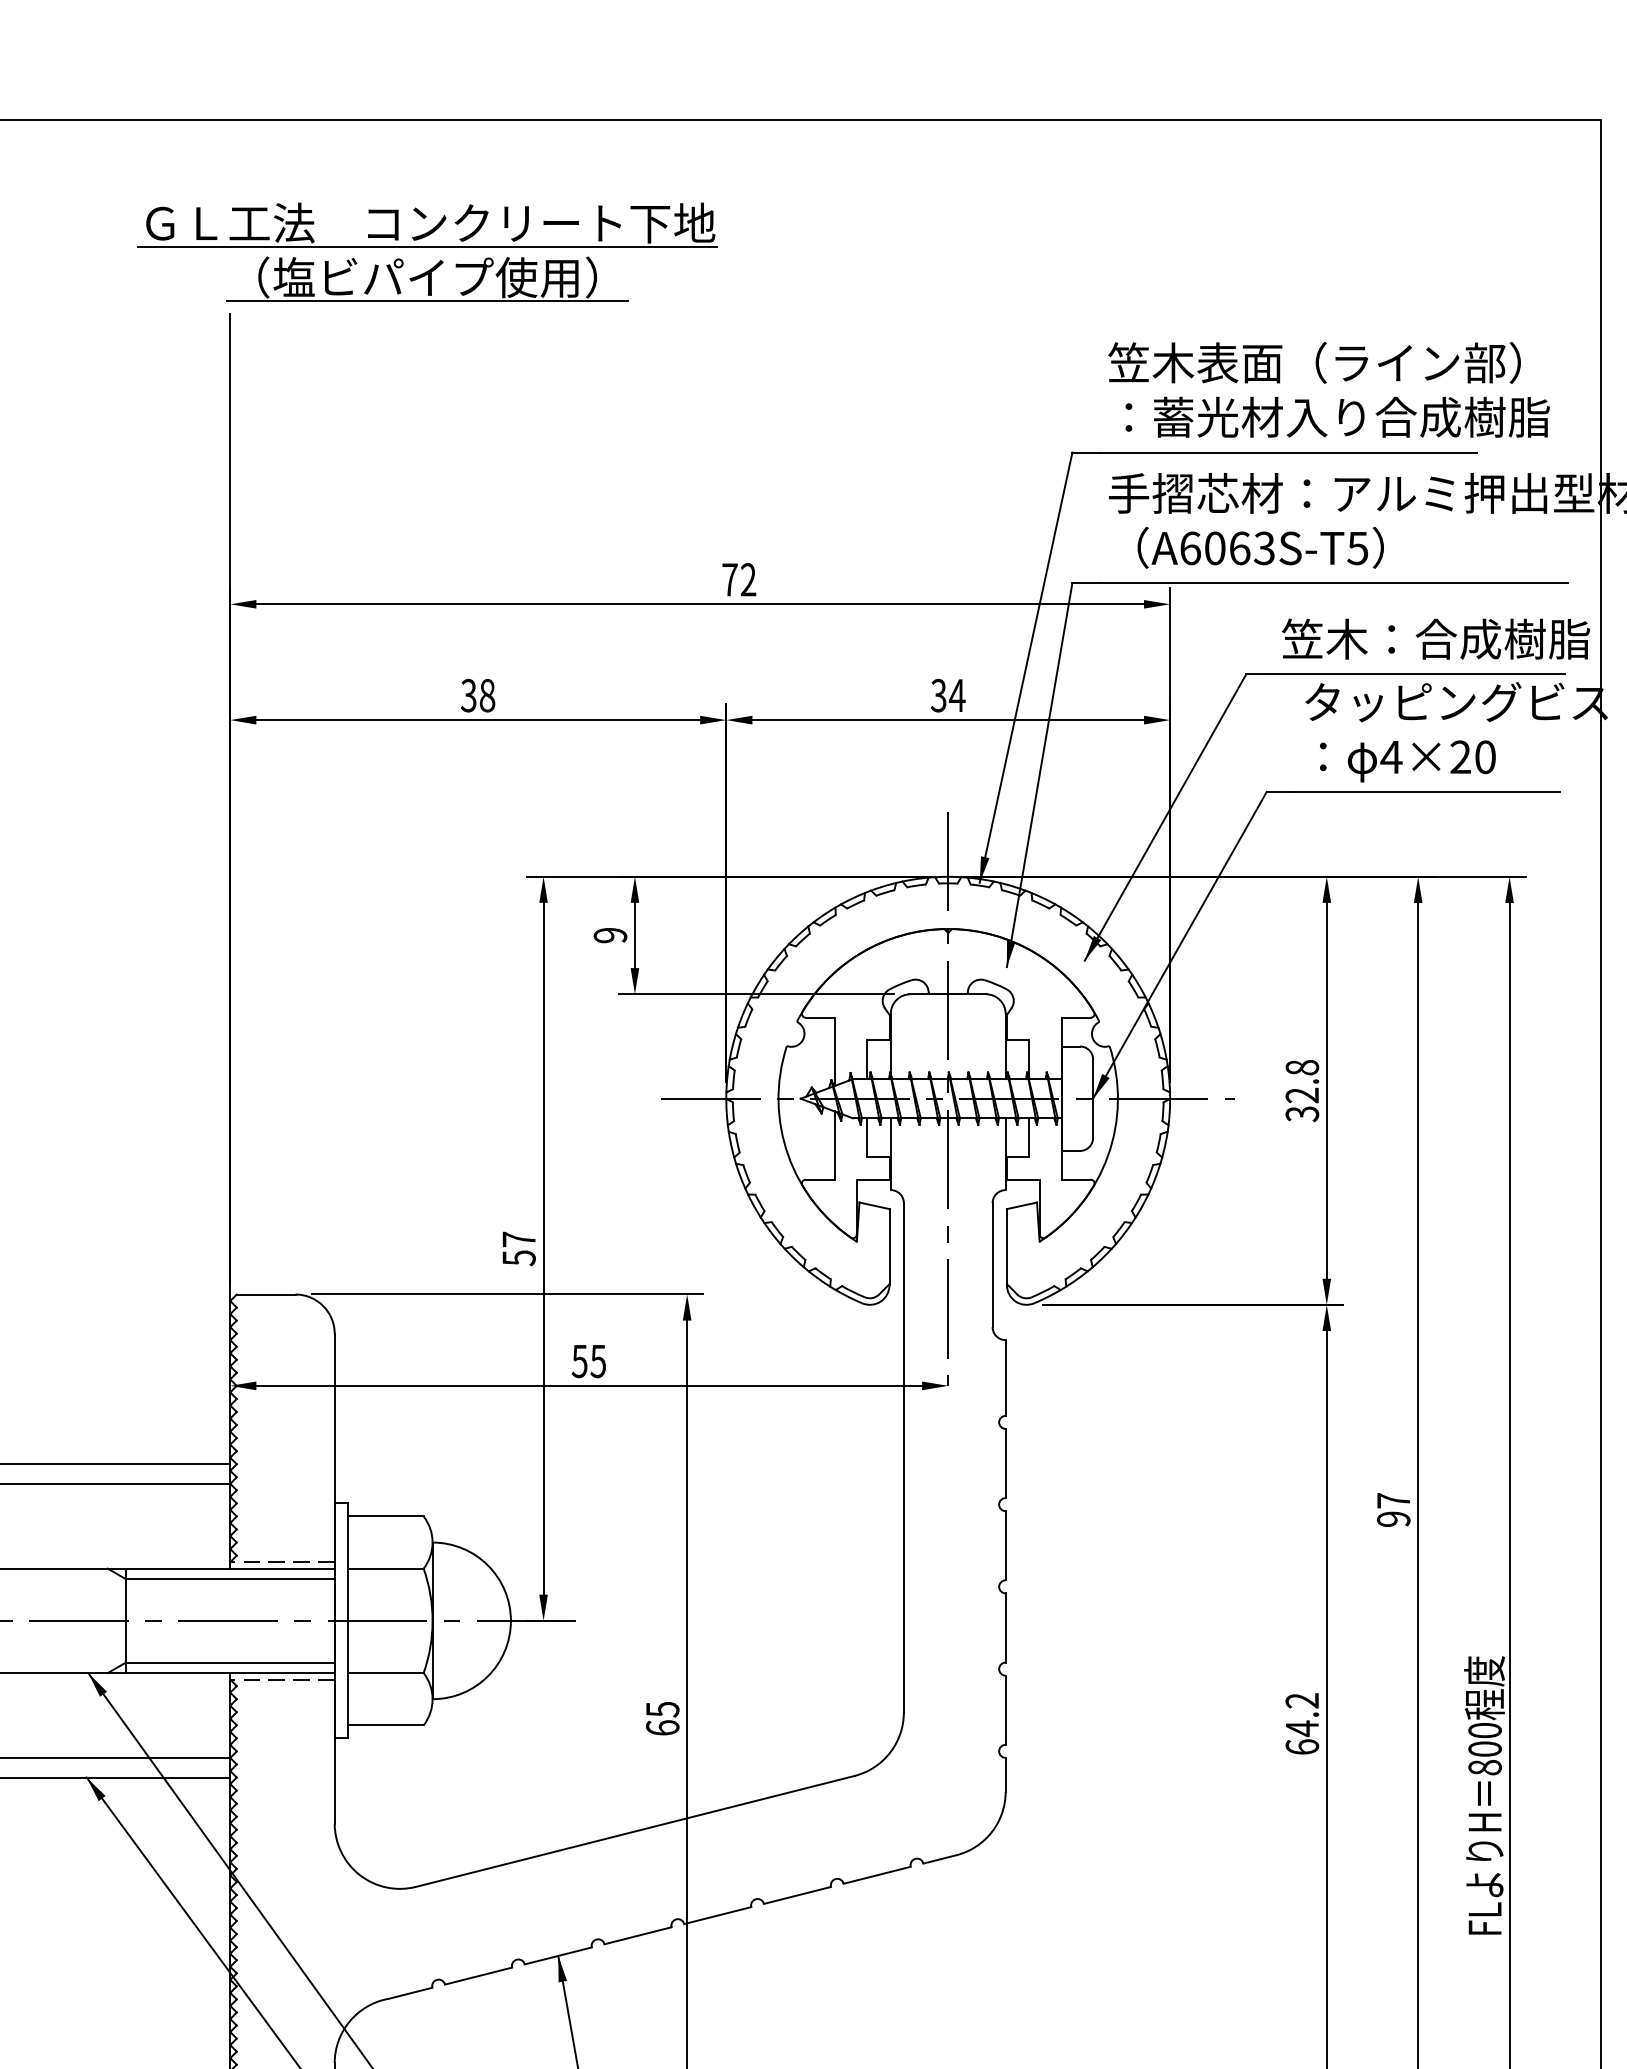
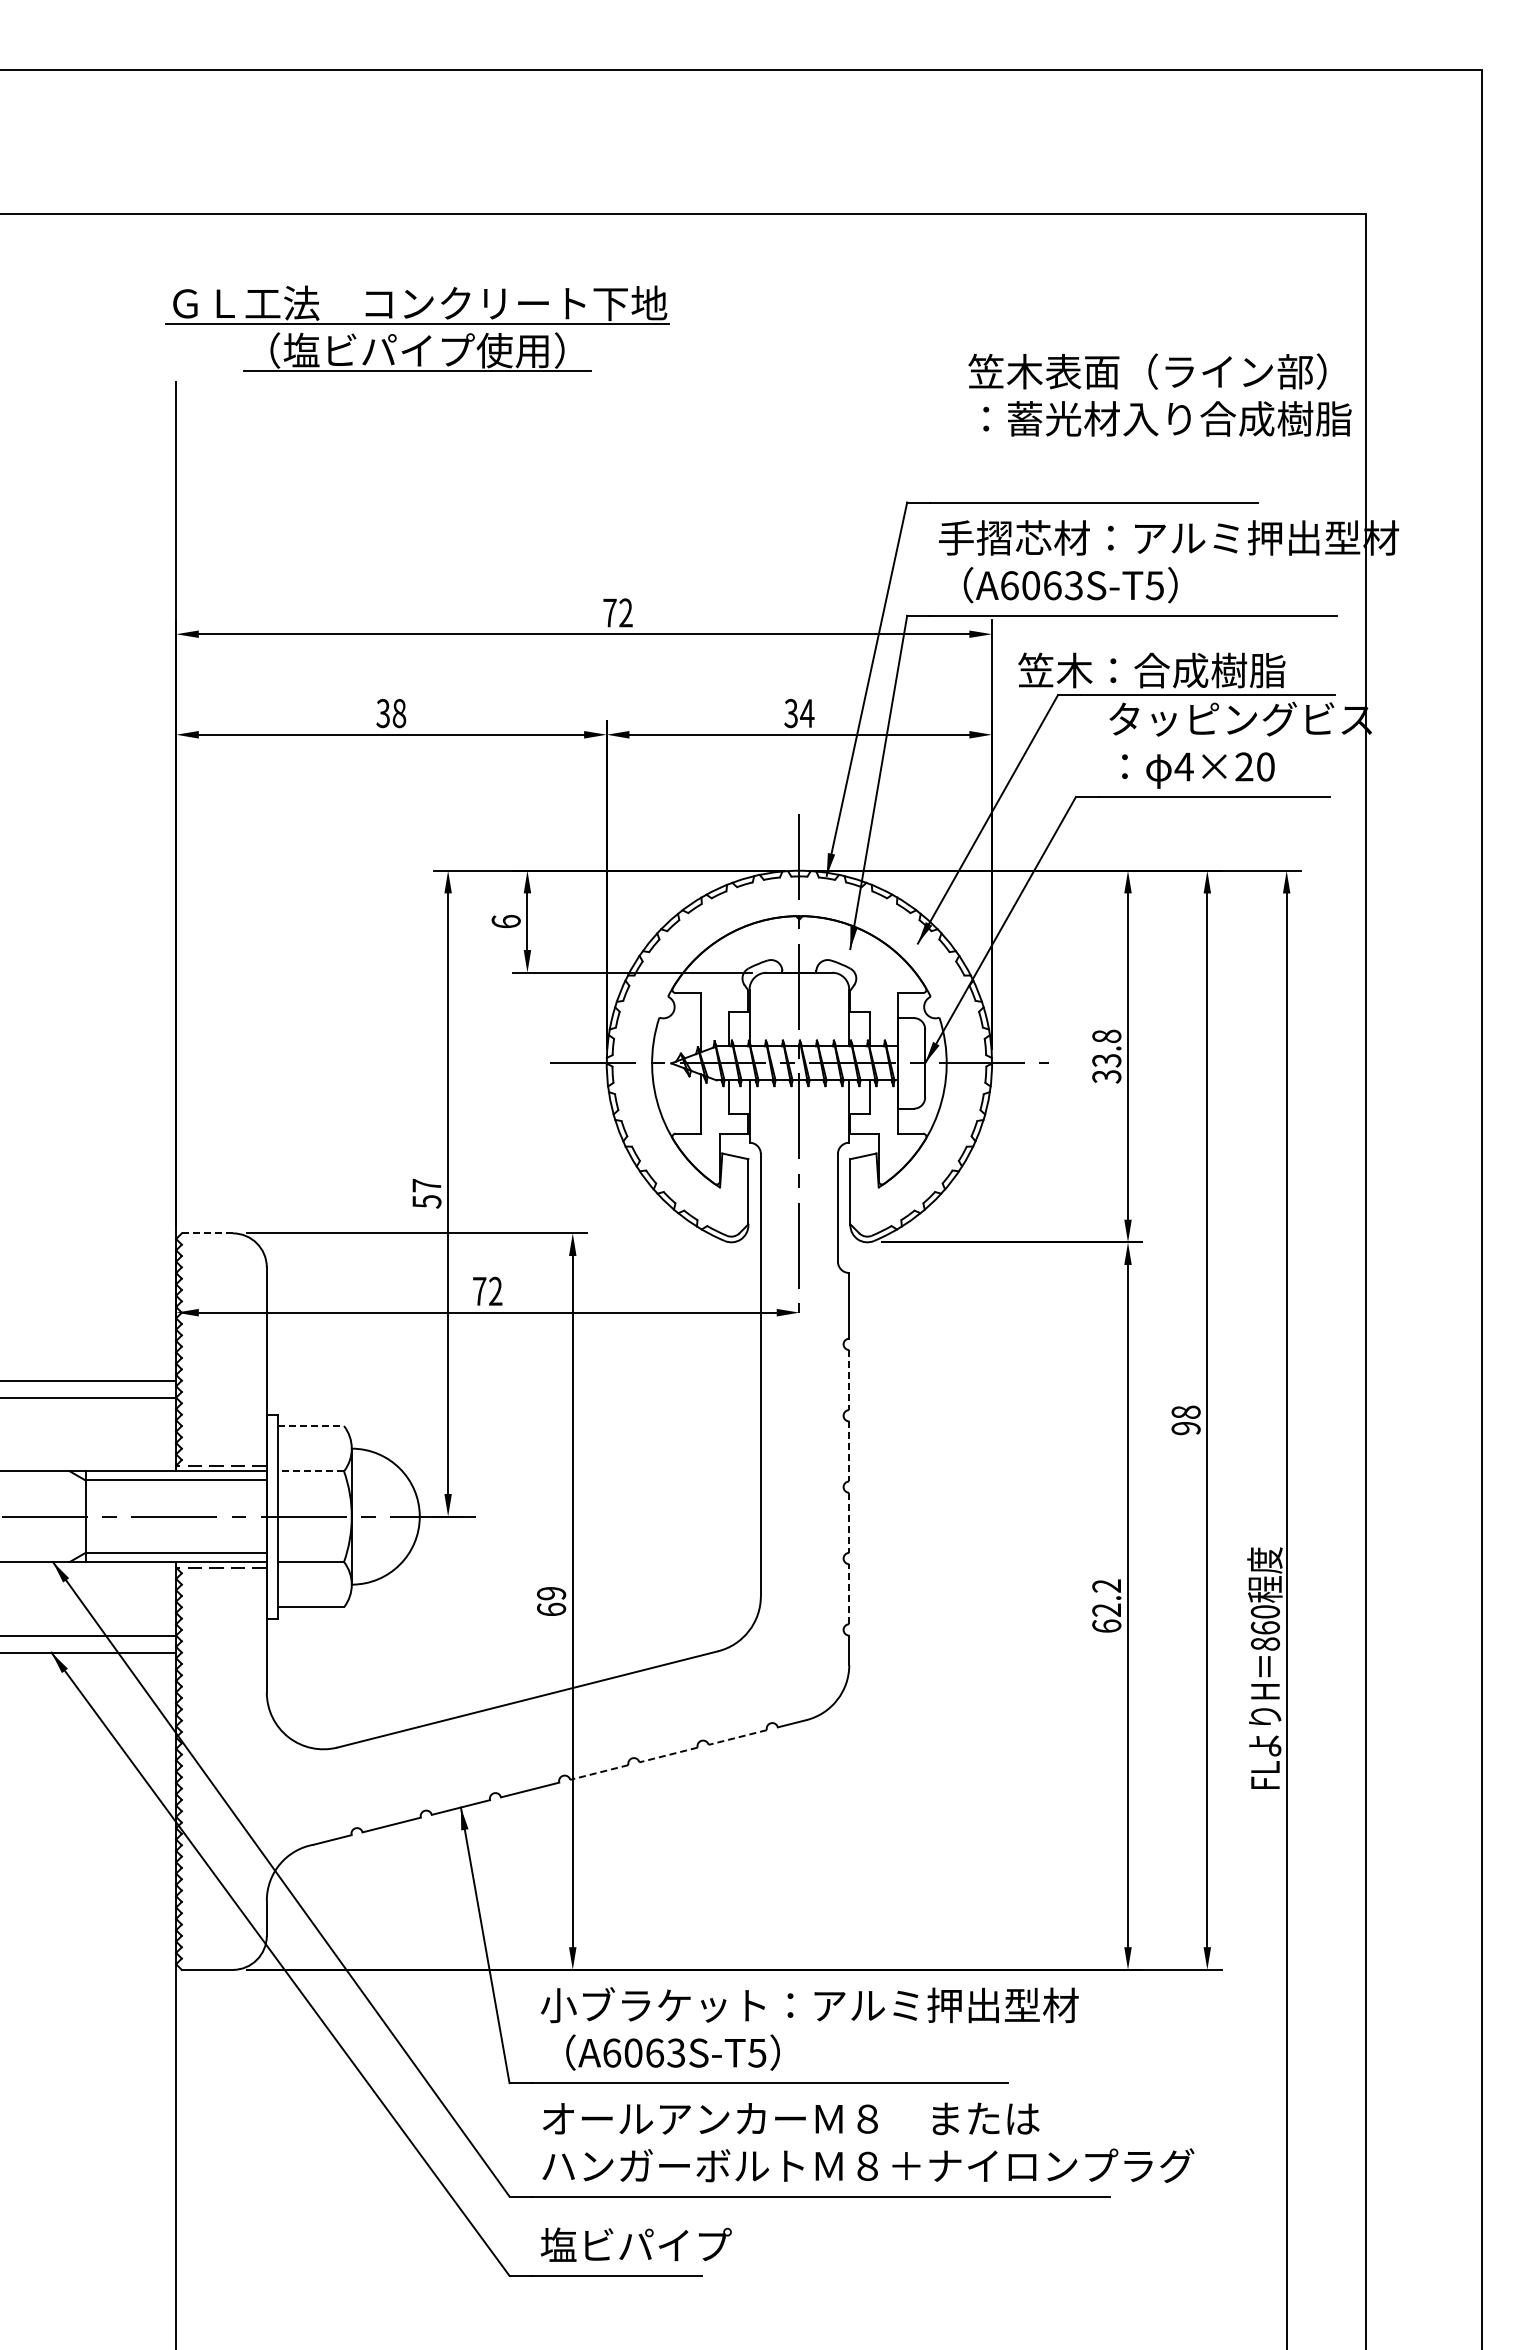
part: (427, 252) -> (417, 328), moved
text: (1328, 389) -> (1159, 394), moved
text: (1435, 639) -> (1151, 670), moved
text: (609, 935) -> (505, 921), 9 -> 6
text: (1302, 1095) -> (1106, 1060), 32.8 -> 33.8
line: (265, 1294) -> (206, 1233), solid -> dashed
text: (588, 1361) -> (487, 1291), 55 -> 72
line: (1005, 1464) -> (849, 1380), solid -> dashed
text: (1393, 1499) -> (1185, 1411), 97 -> 98
line: (386, 1517) -> (311, 1426), solid -> dashed
line: (1005, 1545) -> (849, 1451), solid -> dashed
line: (386, 1568) -> (311, 1471), solid -> dashed
line: (1005, 1628) -> (849, 1523), solid -> dashed
text: (662, 1709) -> (551, 1593), 65 -> 69
line: (1005, 1709) -> (849, 1593), solid -> dashed
text: (1302, 1728) -> (1106, 1610), 64.2 -> 62.2
text: (1484, 1748) -> (1264, 1627), 800 -> 860
line: (876, 1875) -> (737, 1737), solid -> dashed
line: (797, 1896) -> (668, 1755), solid -> dashed
line: (716, 1915) -> (598, 1772), solid -> dashed

